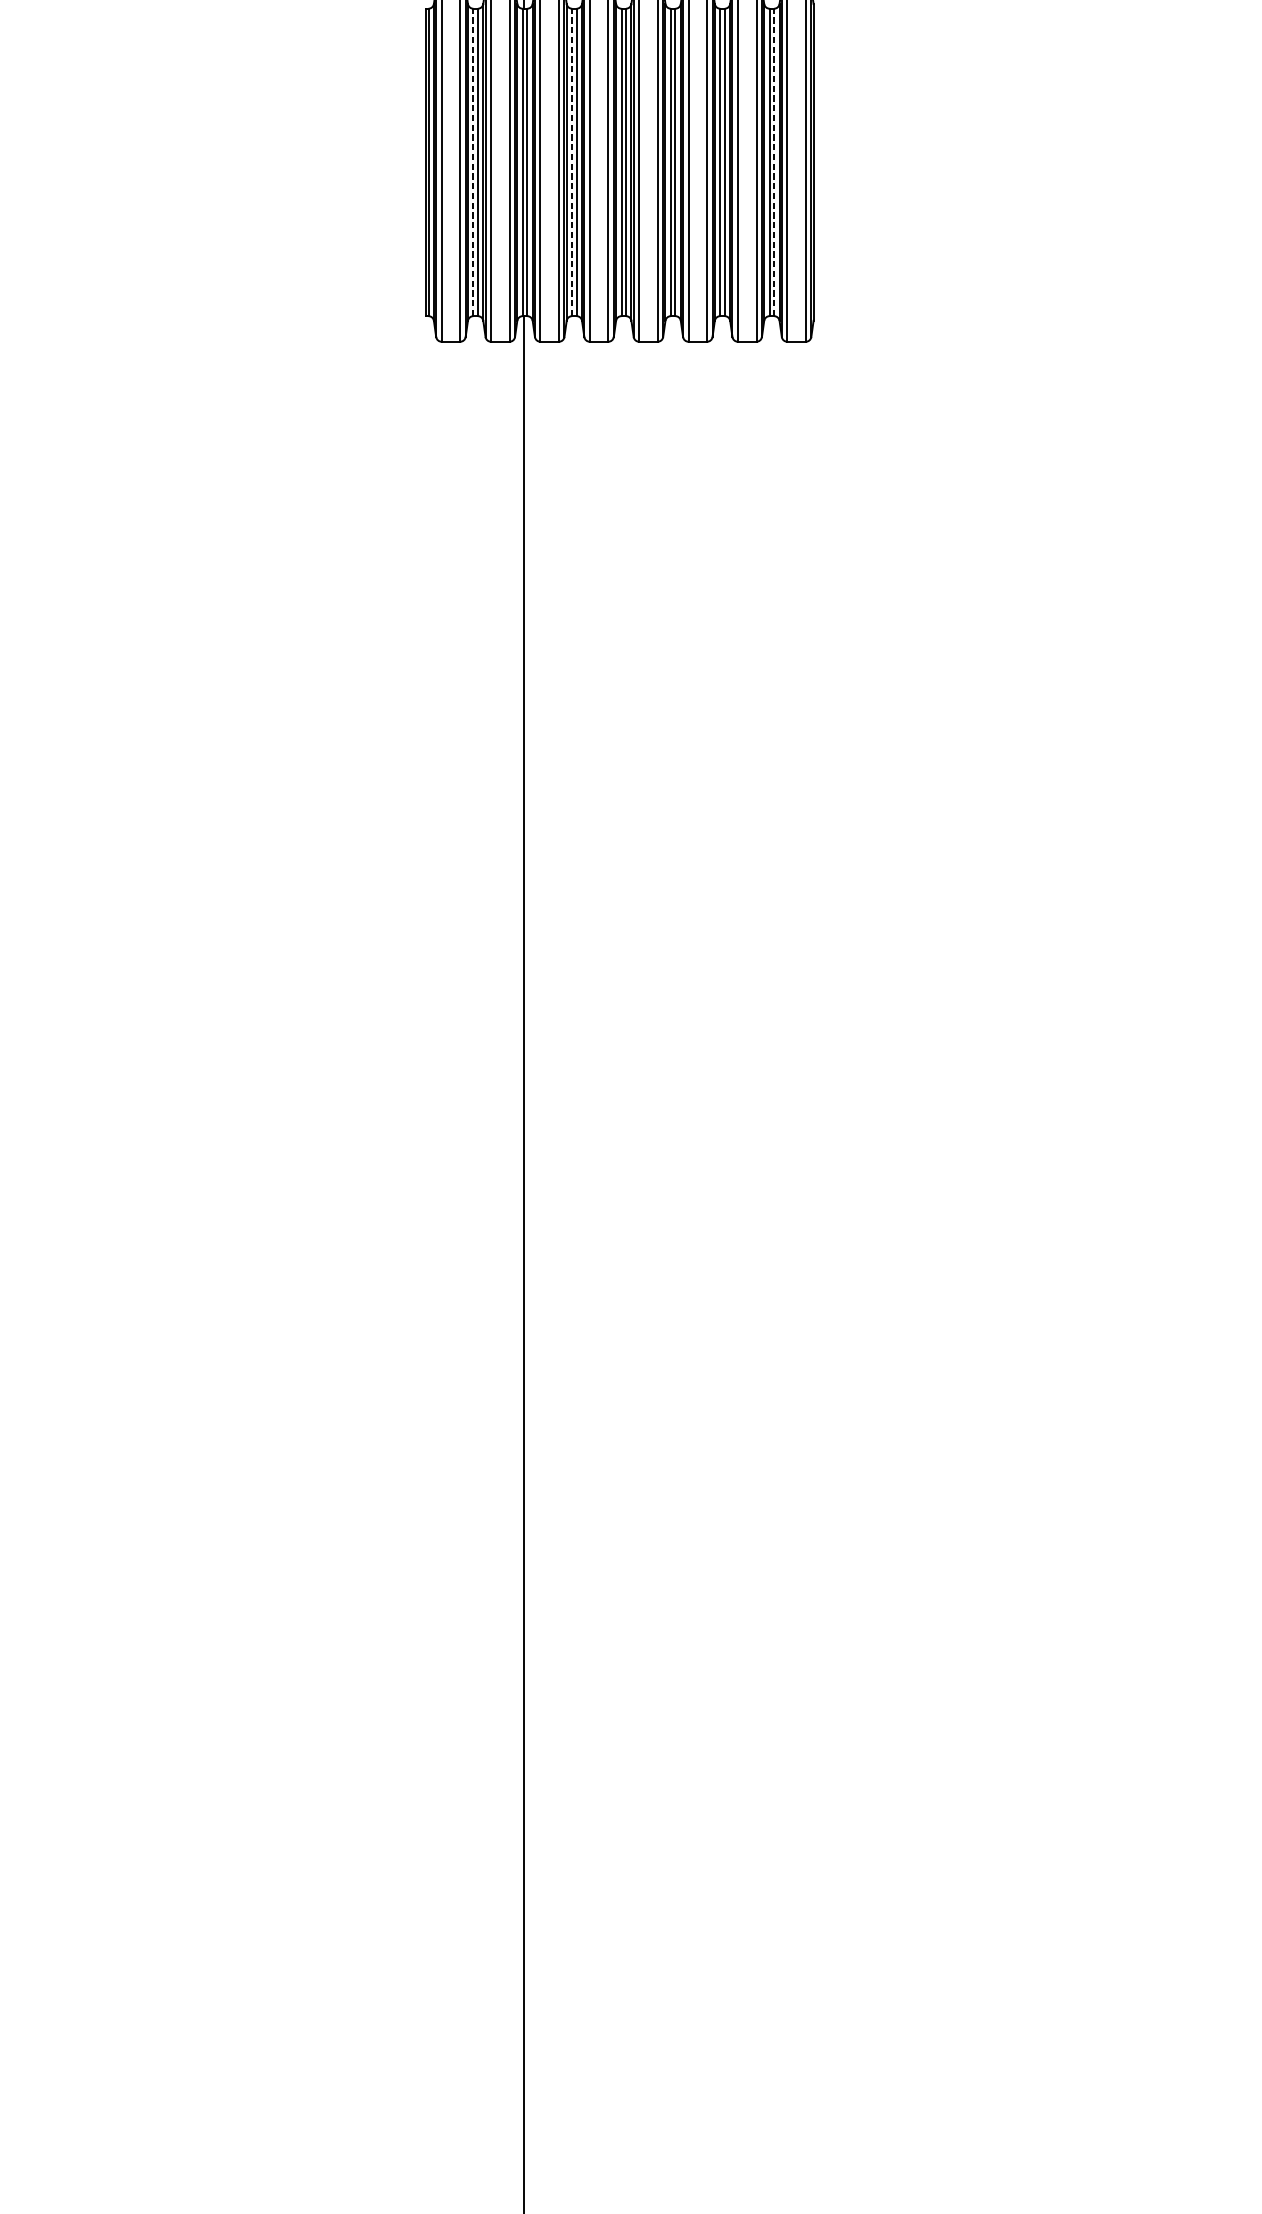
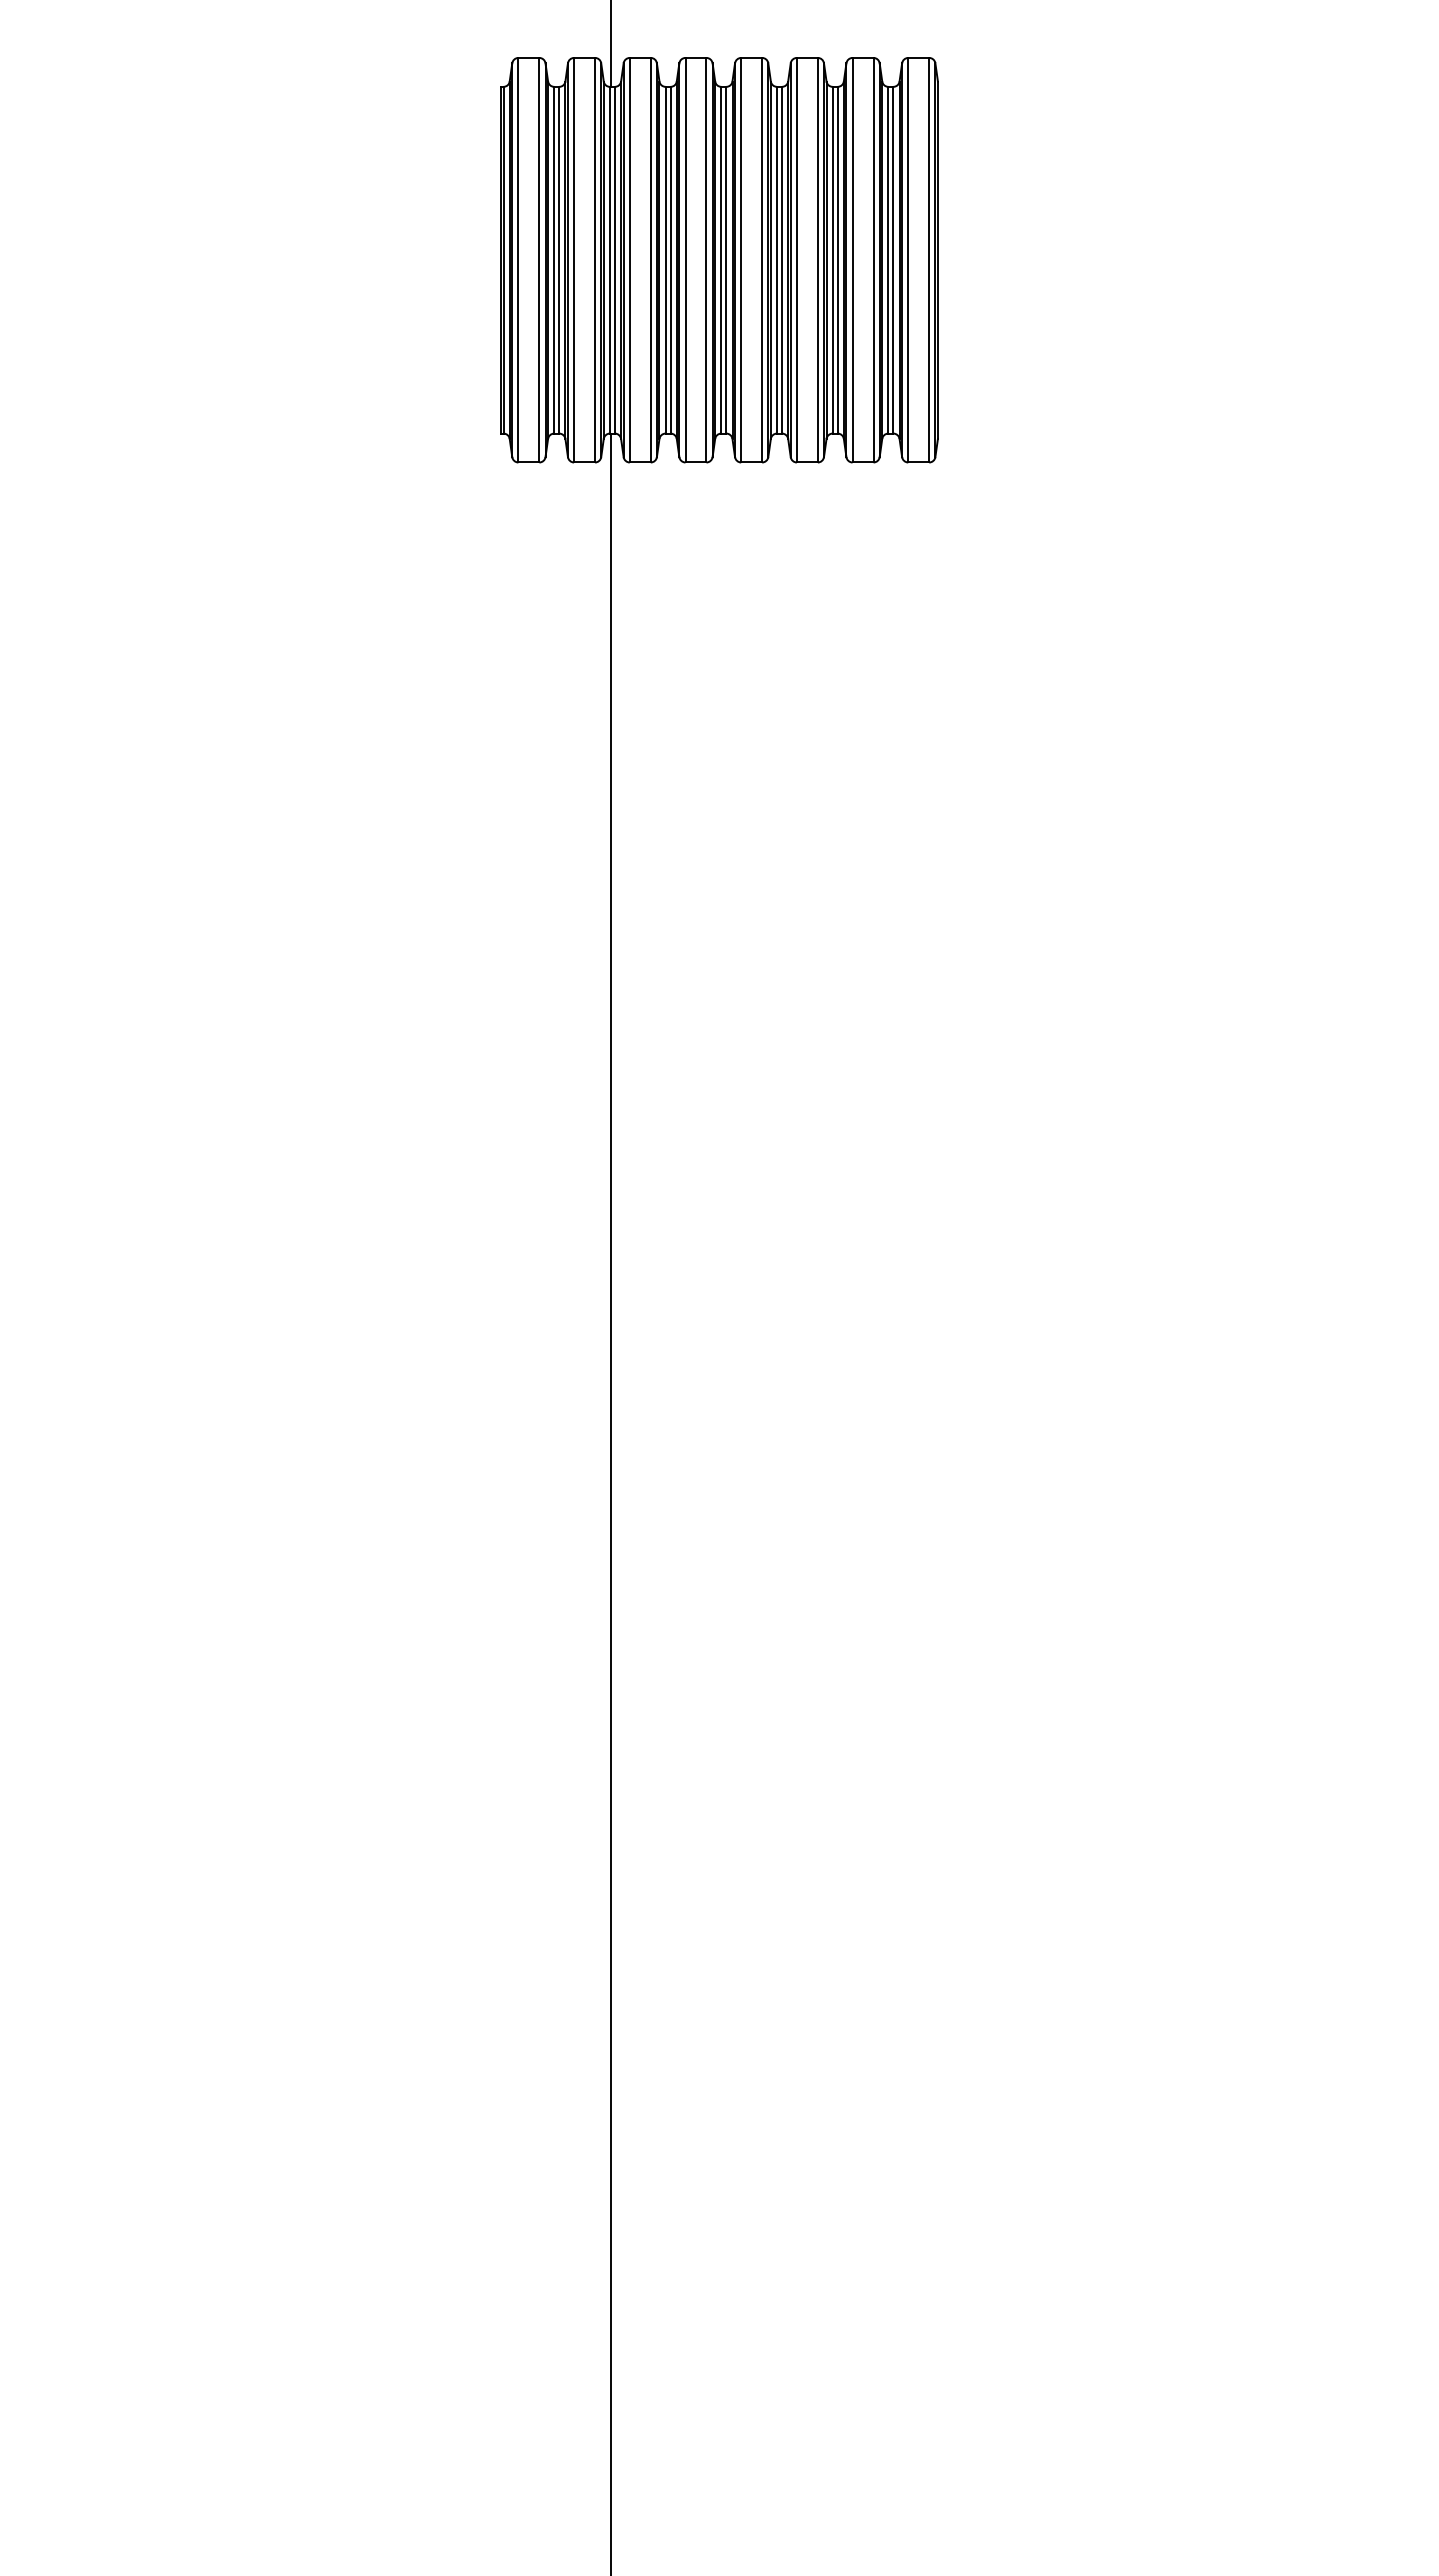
line: (473, 161) -> (554, 259), dashed -> solid
line: (572, 161) -> (665, 259), dashed -> solid
line: (774, 161) -> (893, 259), dashed -> solid

